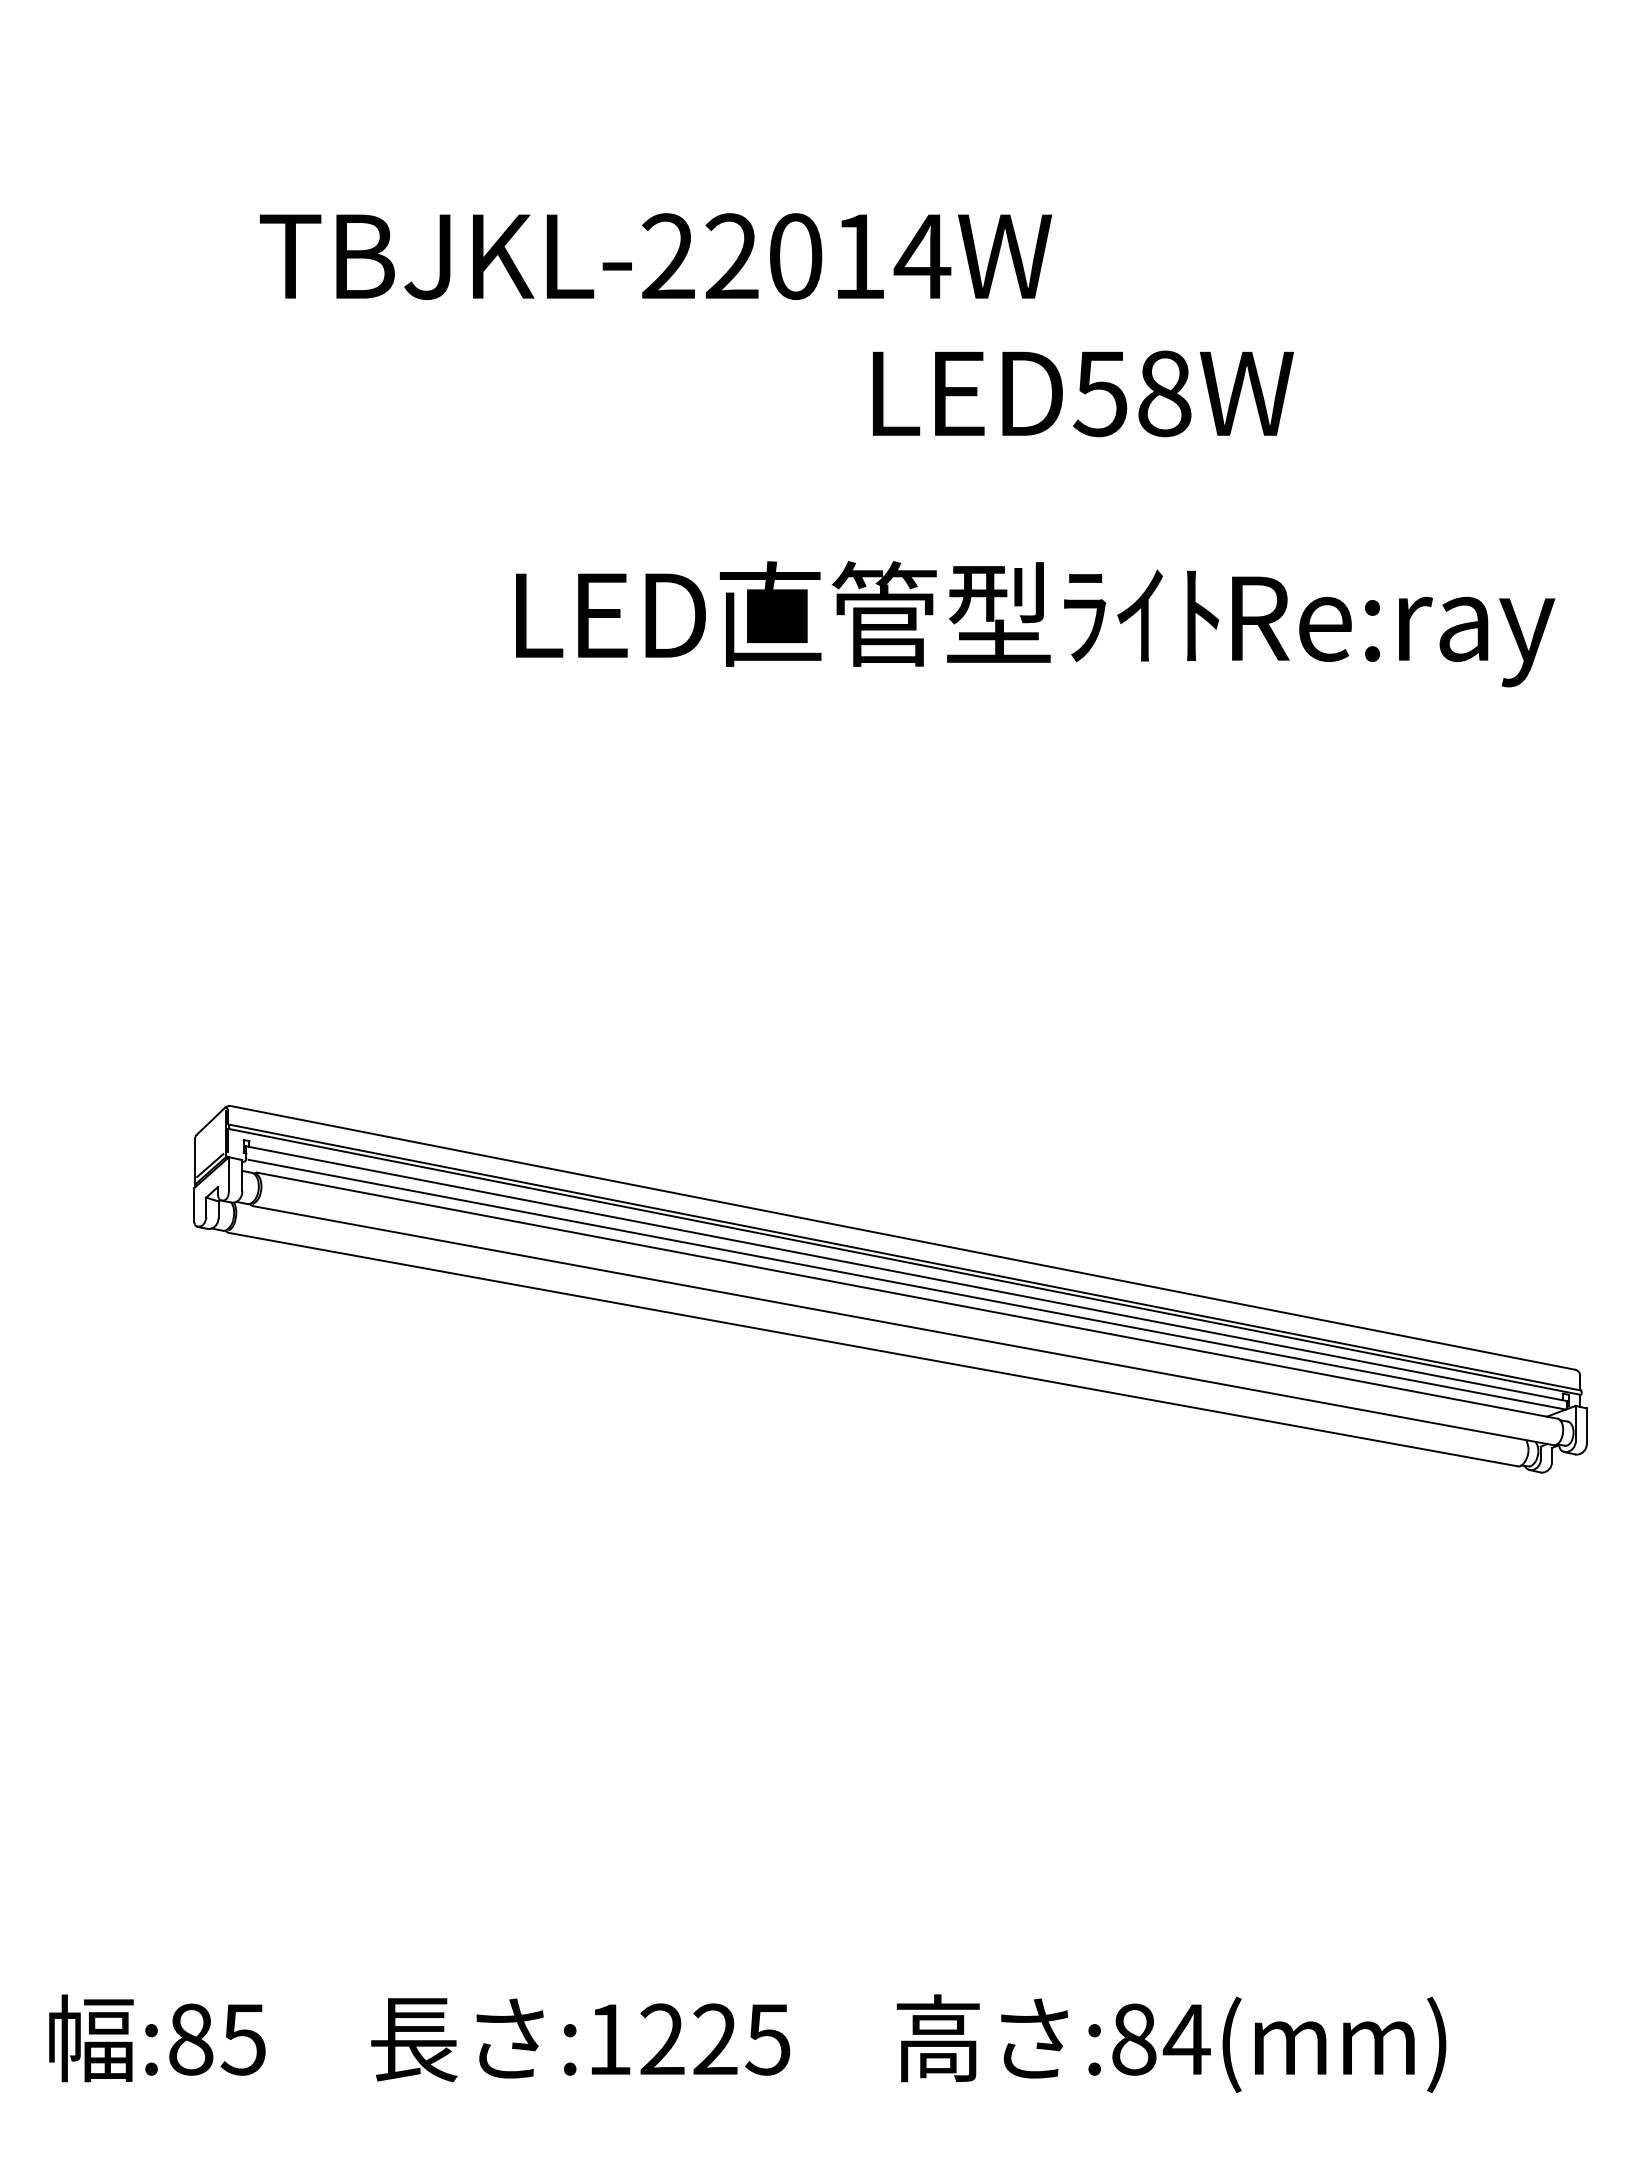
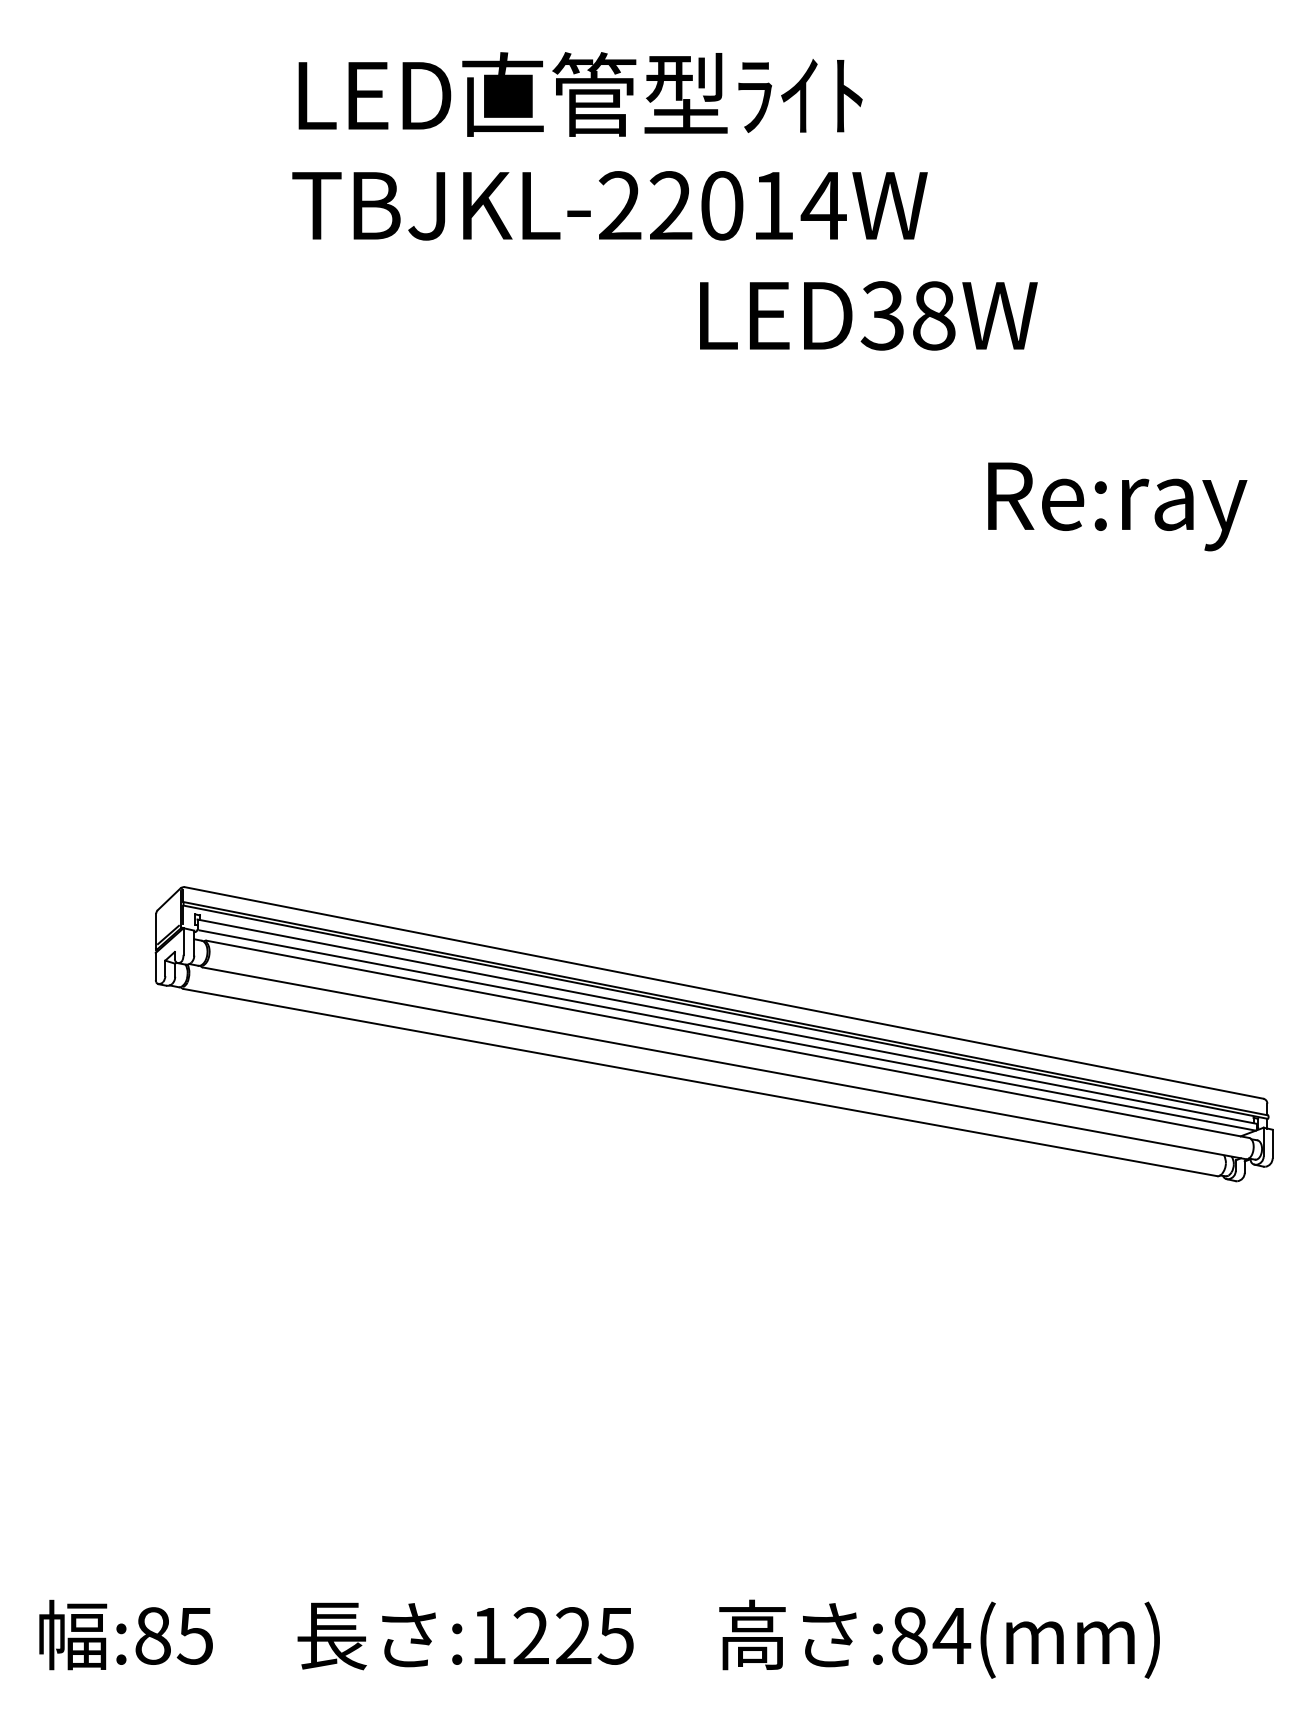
text: (655, 256) -> (609, 205), moved
text: (1099, 393) -> (881, 315), LED58W -> LED38W
text: (867, 613) -> (580, 94), moved

